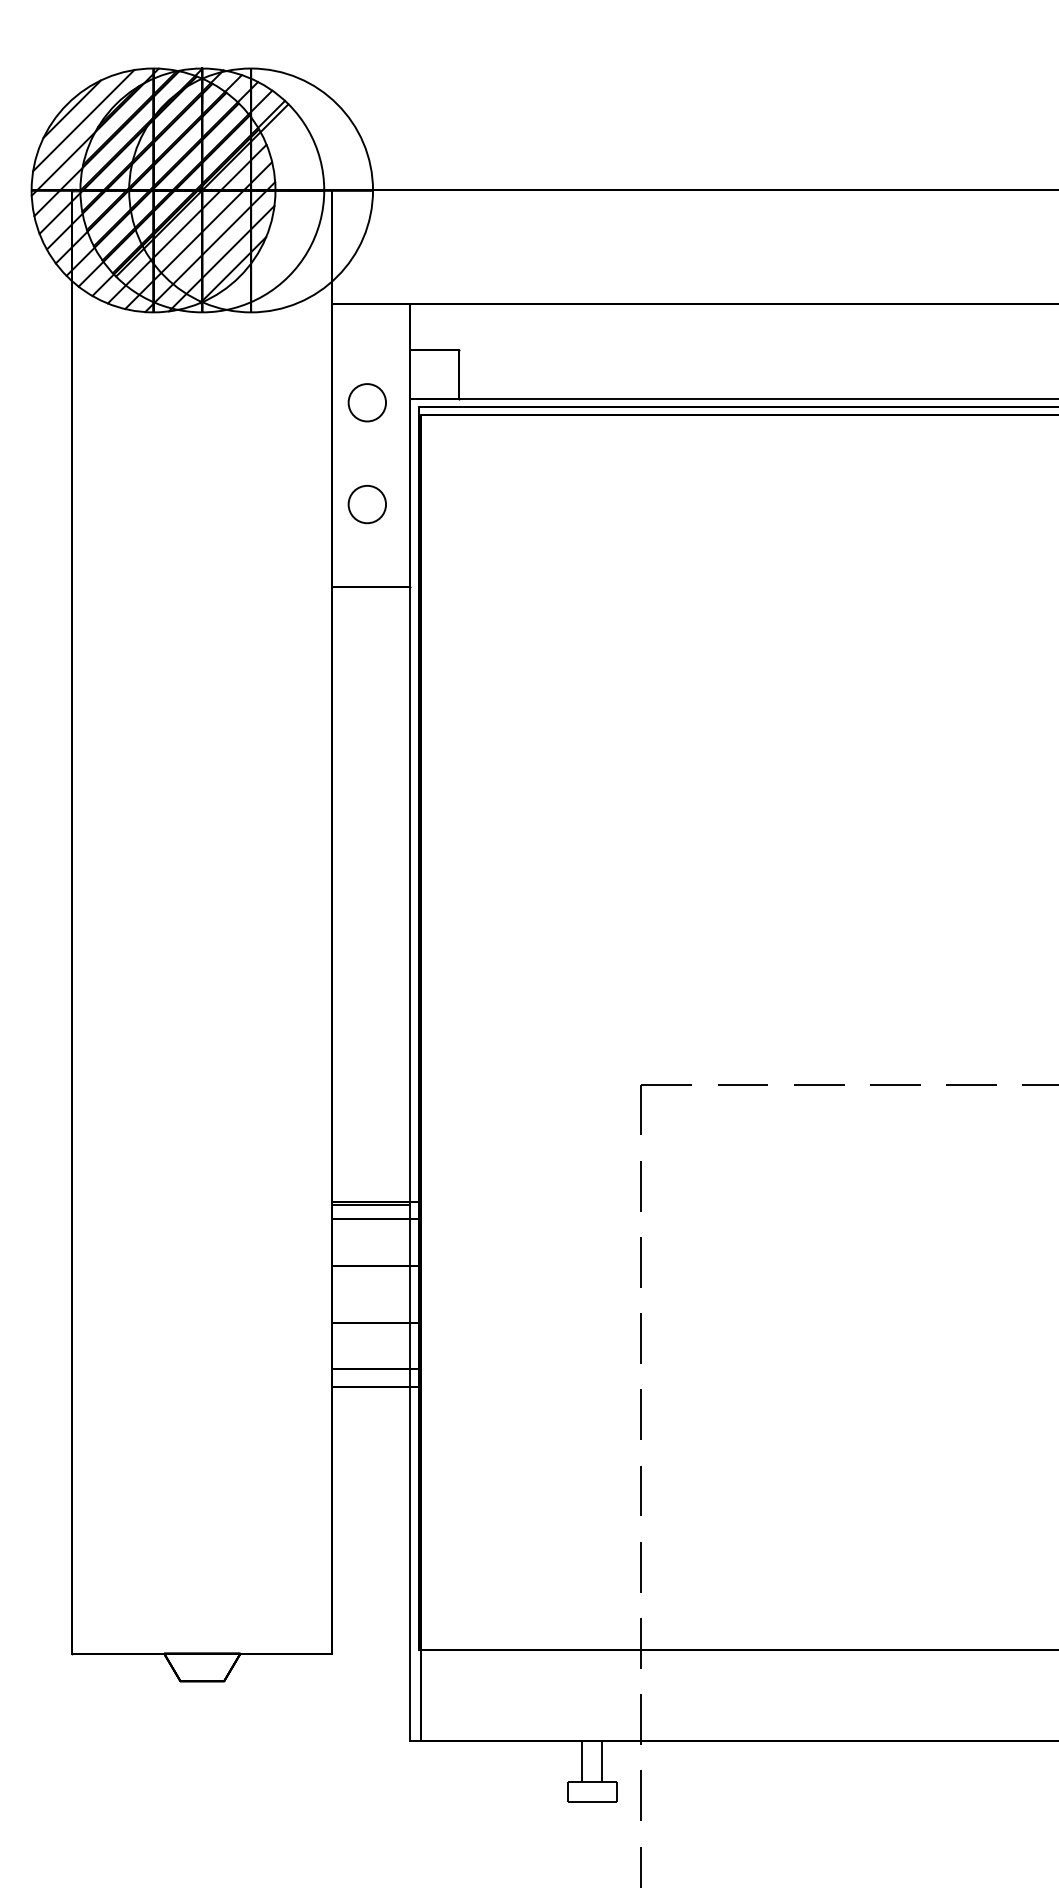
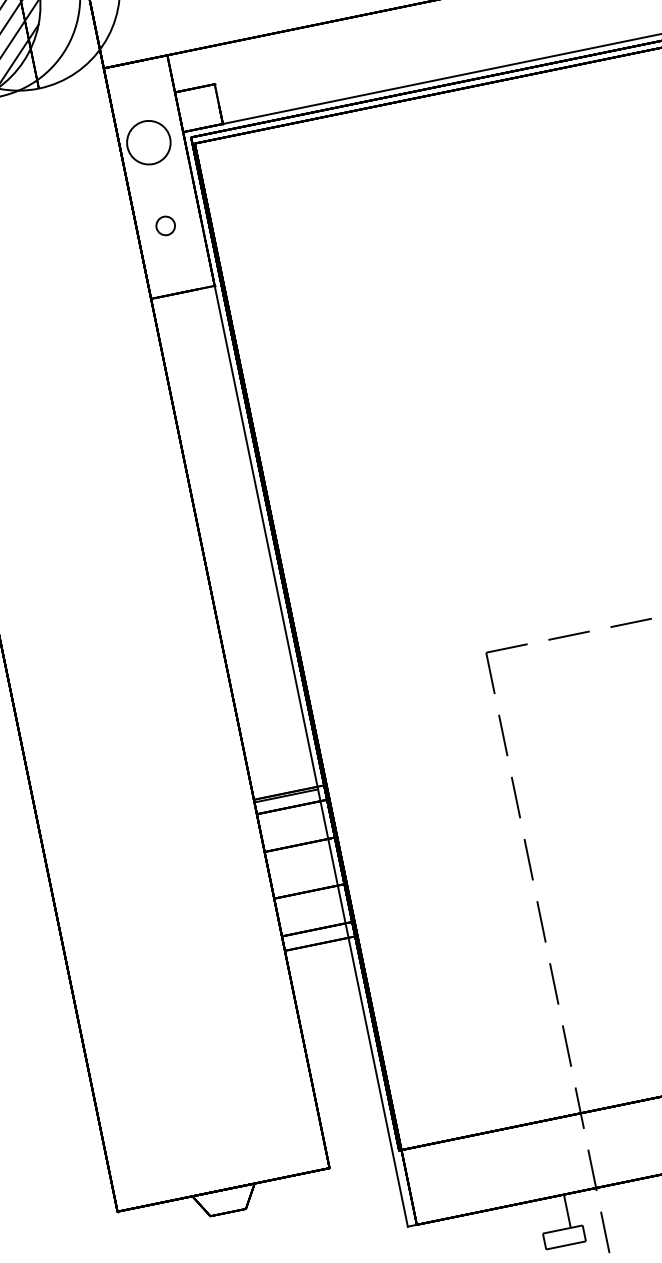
circle: (366, 402) -> (148, 142), size x1.4
circle: (366, 504) -> (165, 225), size x0.6
line: (582, 1761) -> (551, 1214), removed

